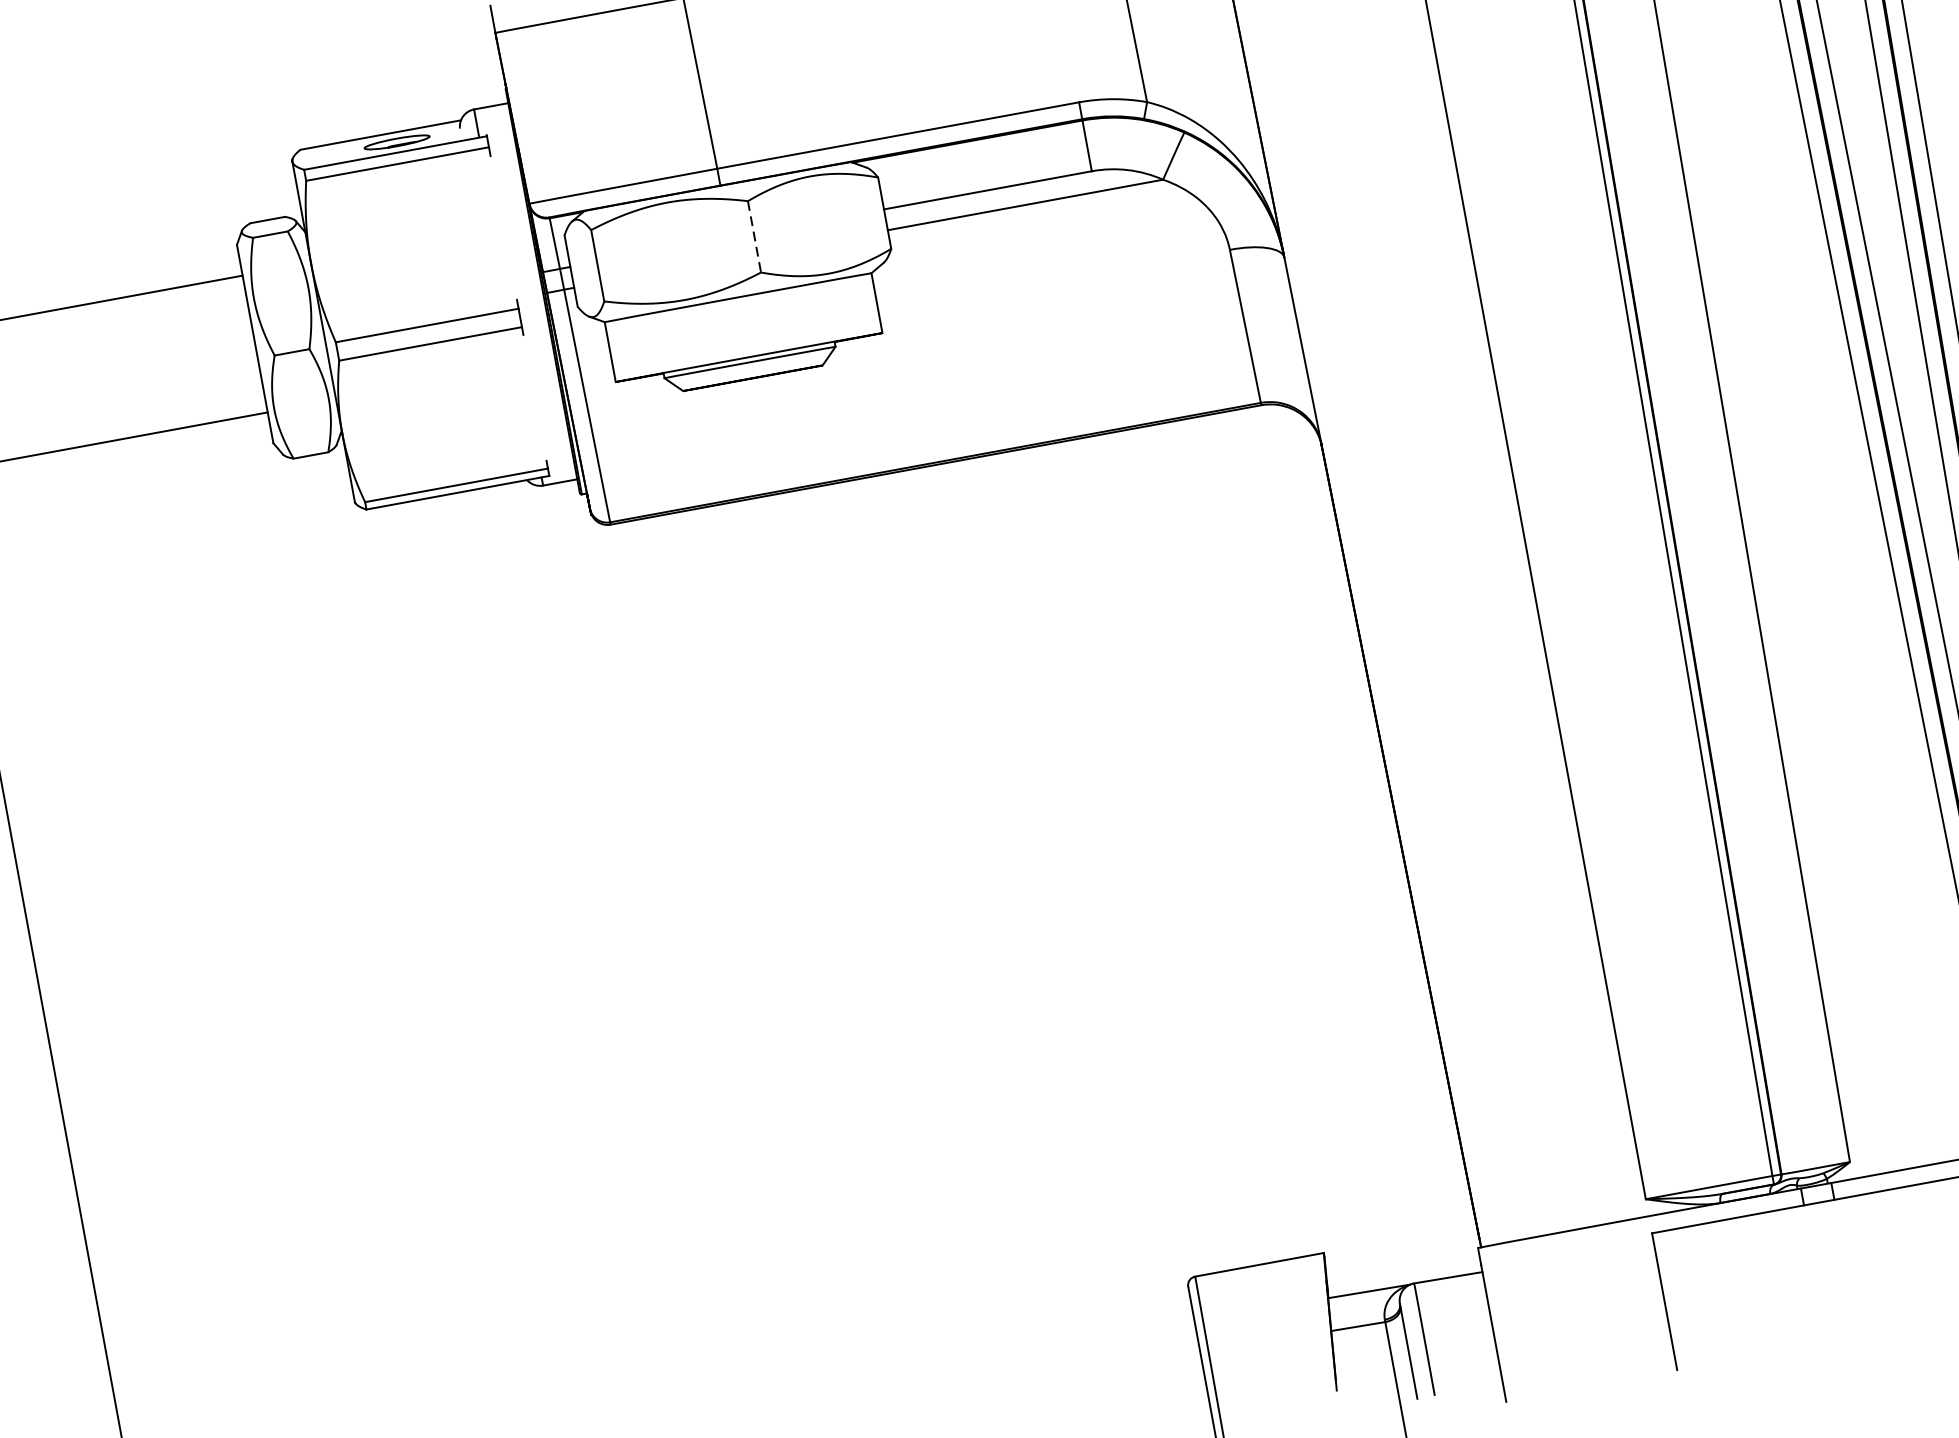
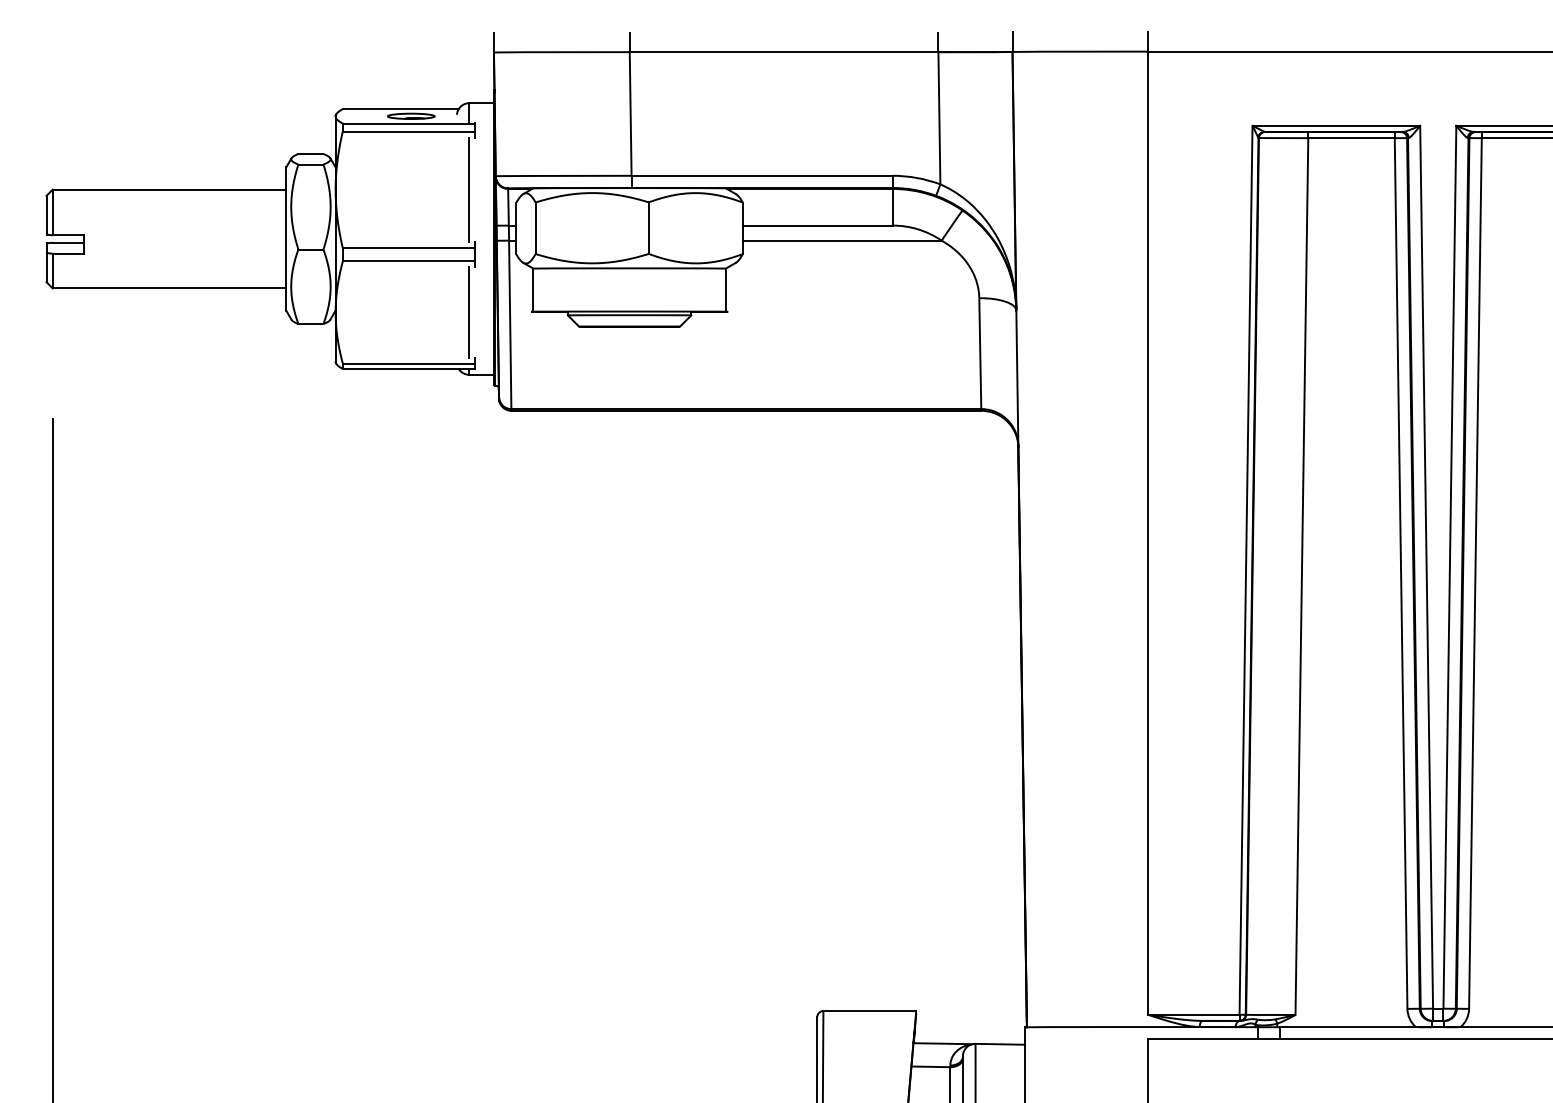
line: (496, 228) -> (469, 189), added
line: (754, 237) -> (648, 228), dashed -> solid
line: (527, 399) -> (469, 312), added

